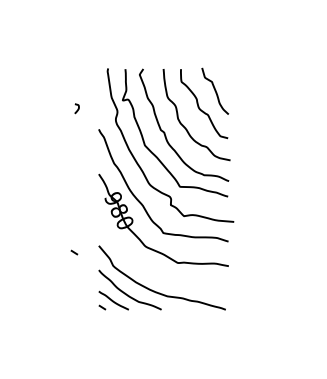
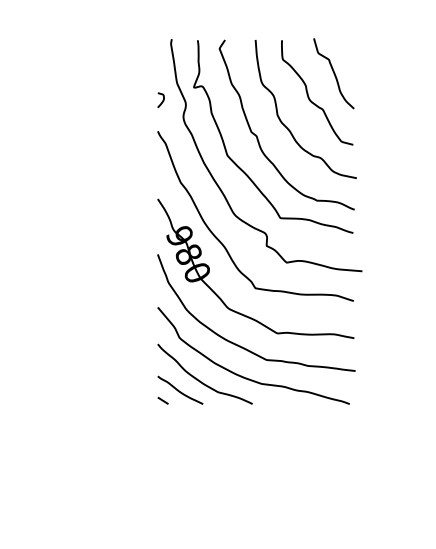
curve: (77, 108) -> (161, 99), moved
line: (74, 252) -> (120, 317), removed
curve: (153, 270) -> (240, 344), added

